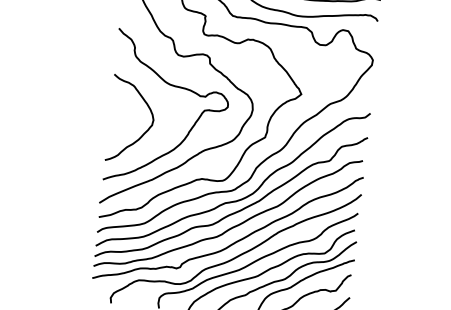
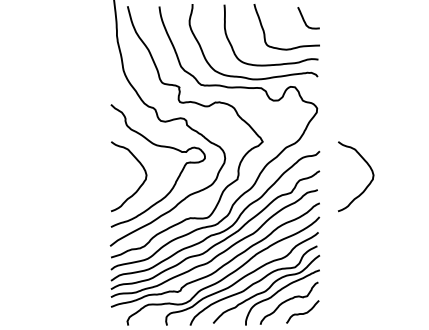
curve: (426, 159) -> (368, 183), added

